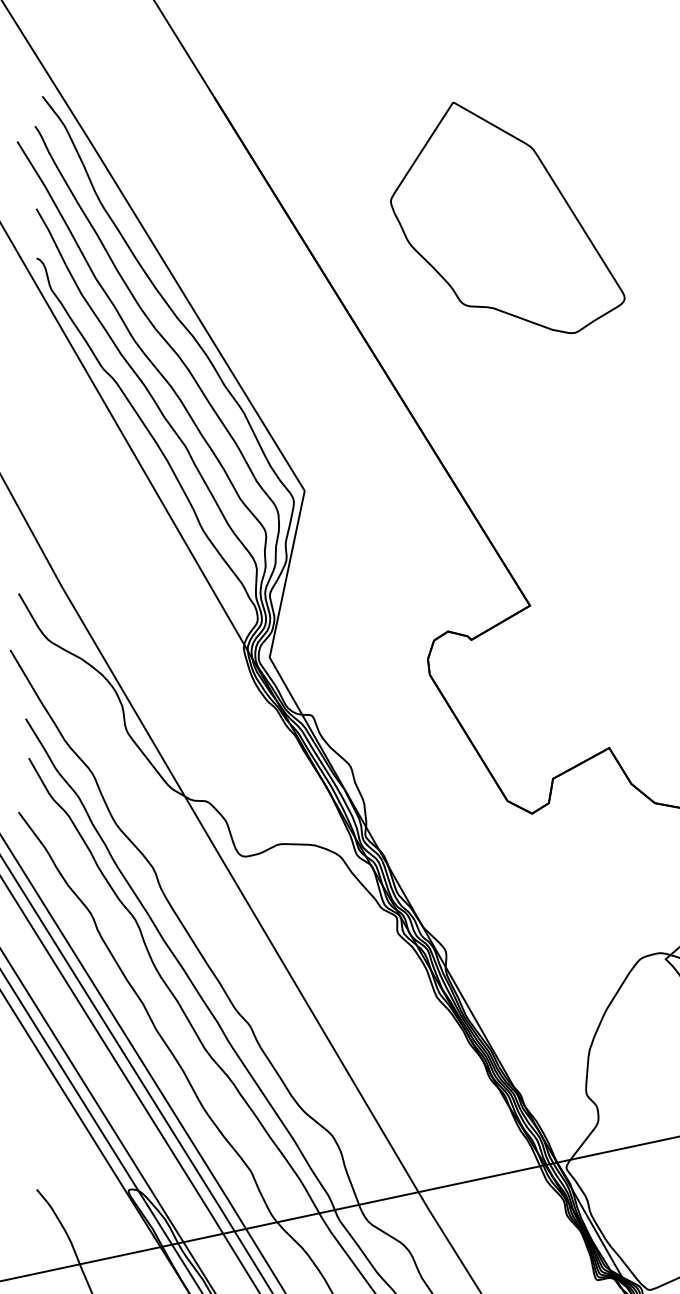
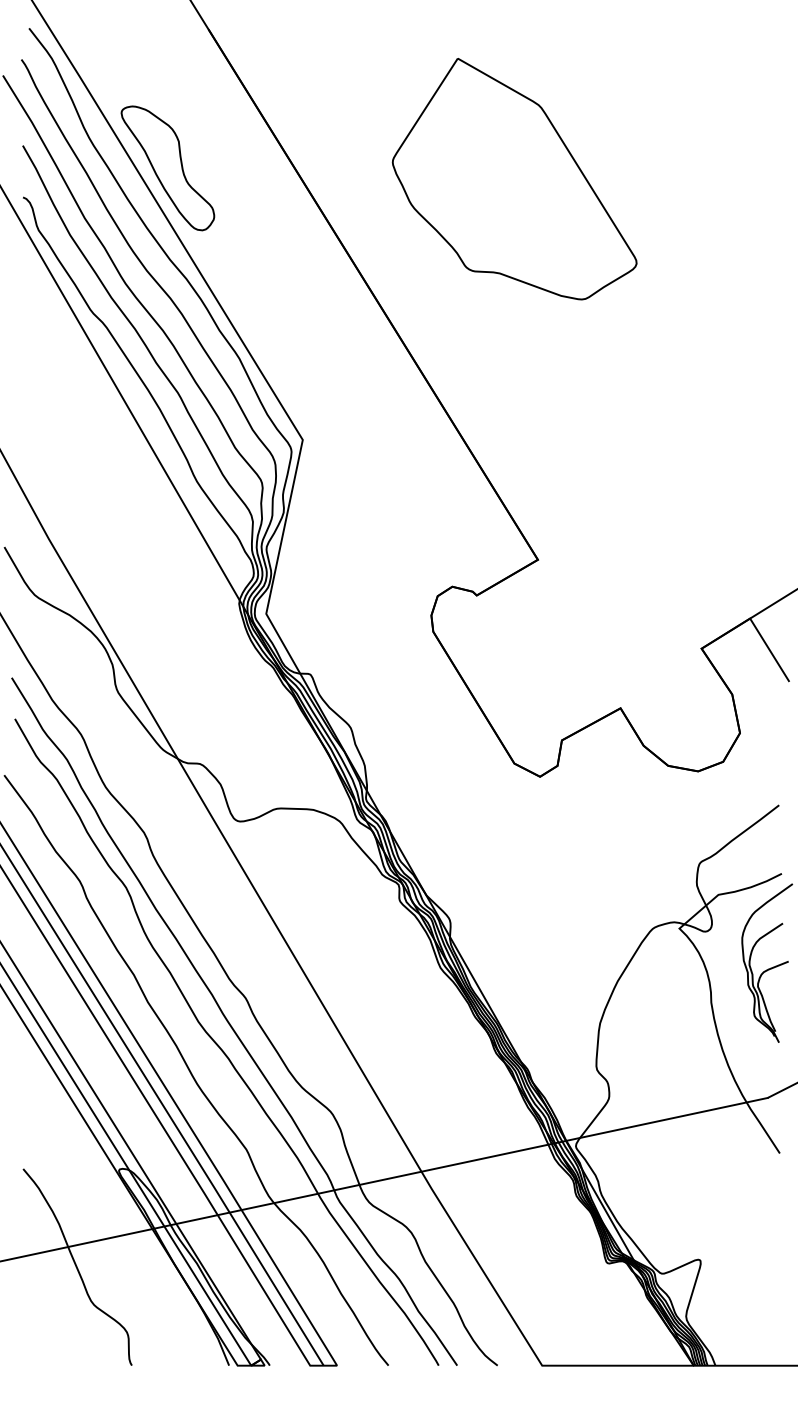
part: (507, 218) -> (514, 179), moved
part: (175, 230) -> (167, 168), added

